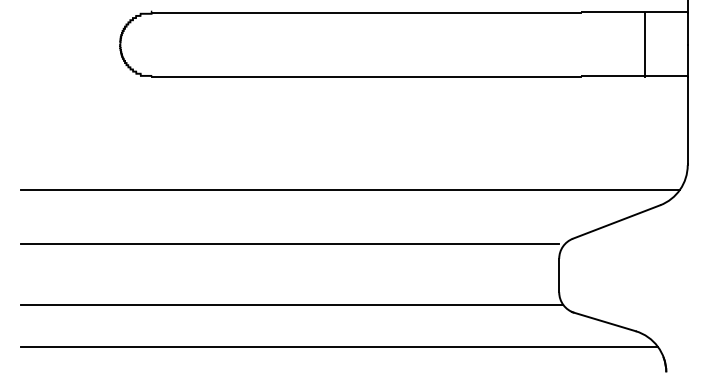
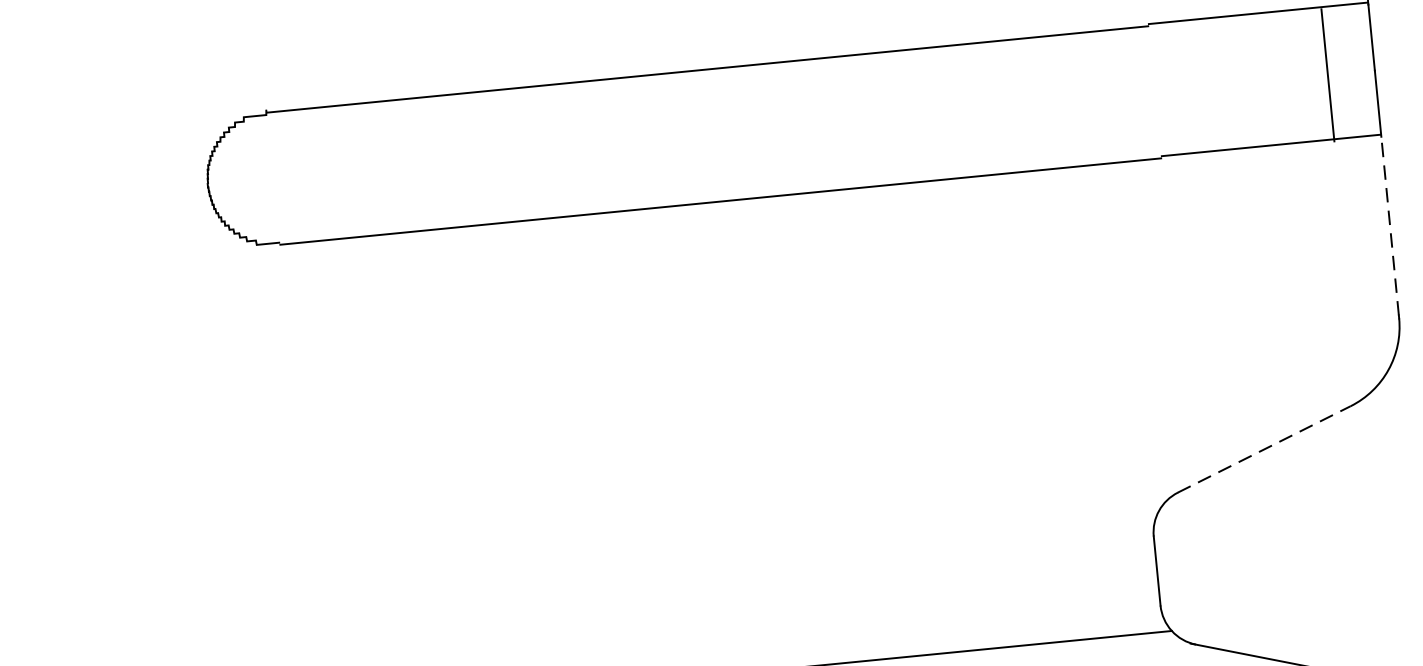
line: (644, 44) -> (1327, 74), moved
line: (687, 119) -> (1389, 224), solid -> dashed
line: (350, 189) -> (710, 436), removed
line: (616, 222) -> (1264, 450), solid -> dashed
line: (290, 243) -> (598, 559), removed

